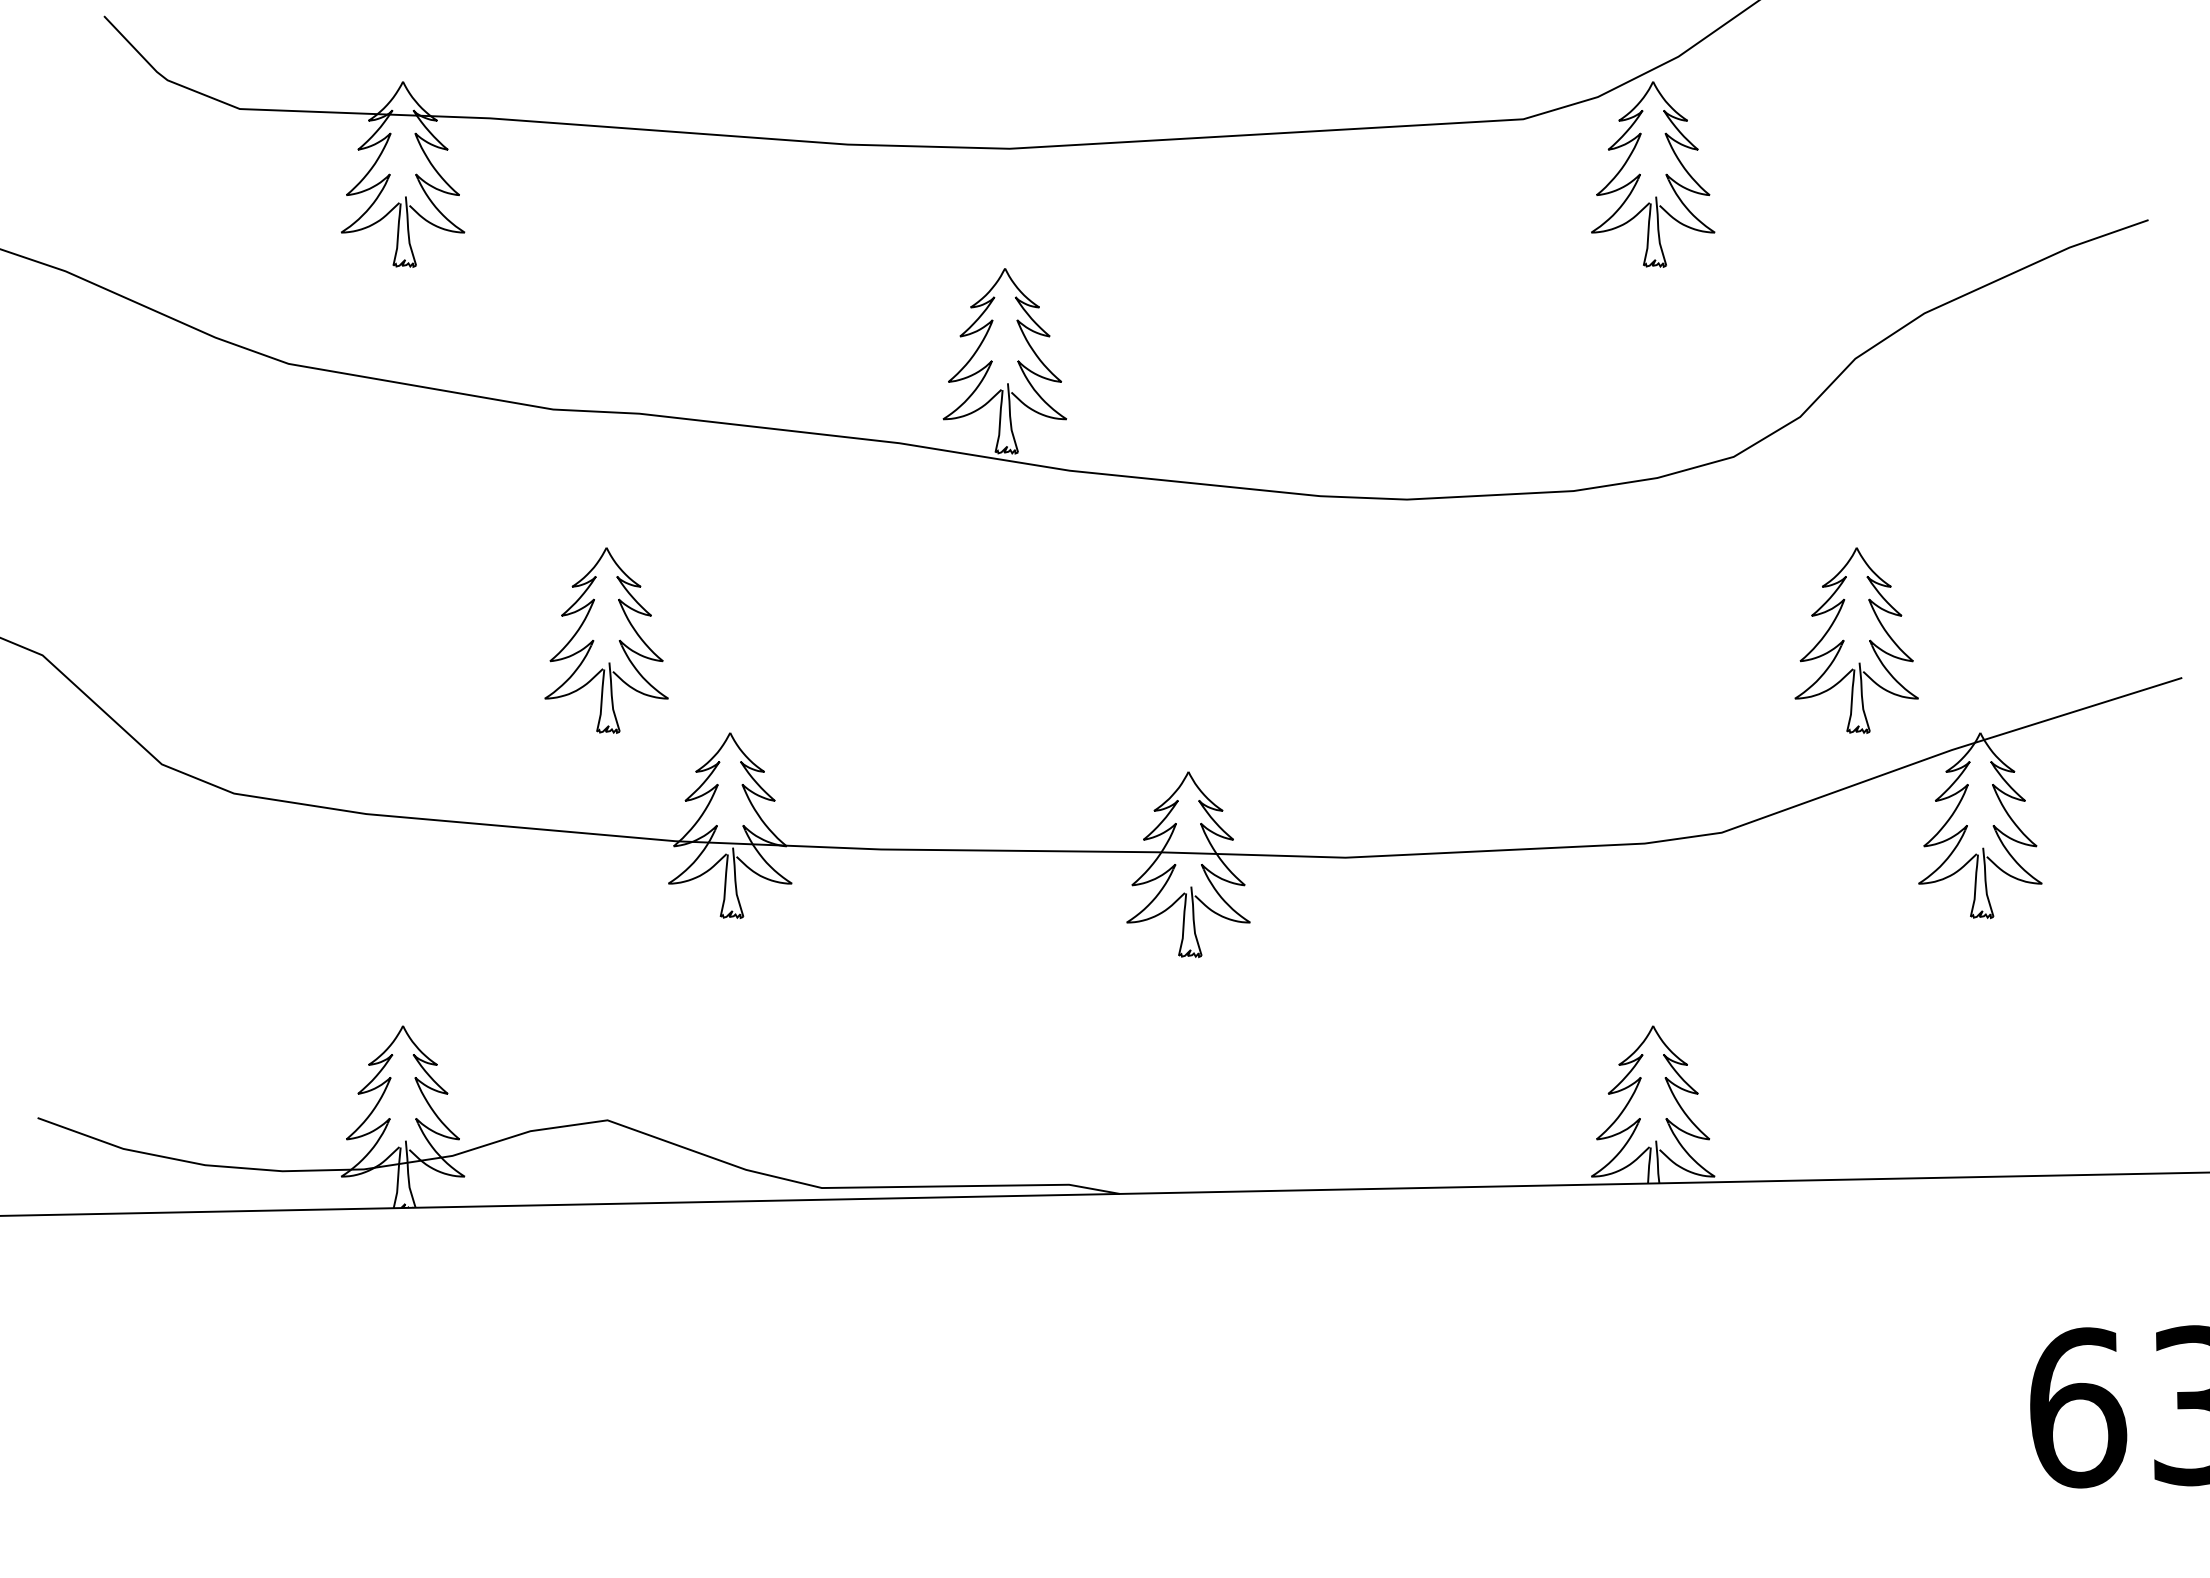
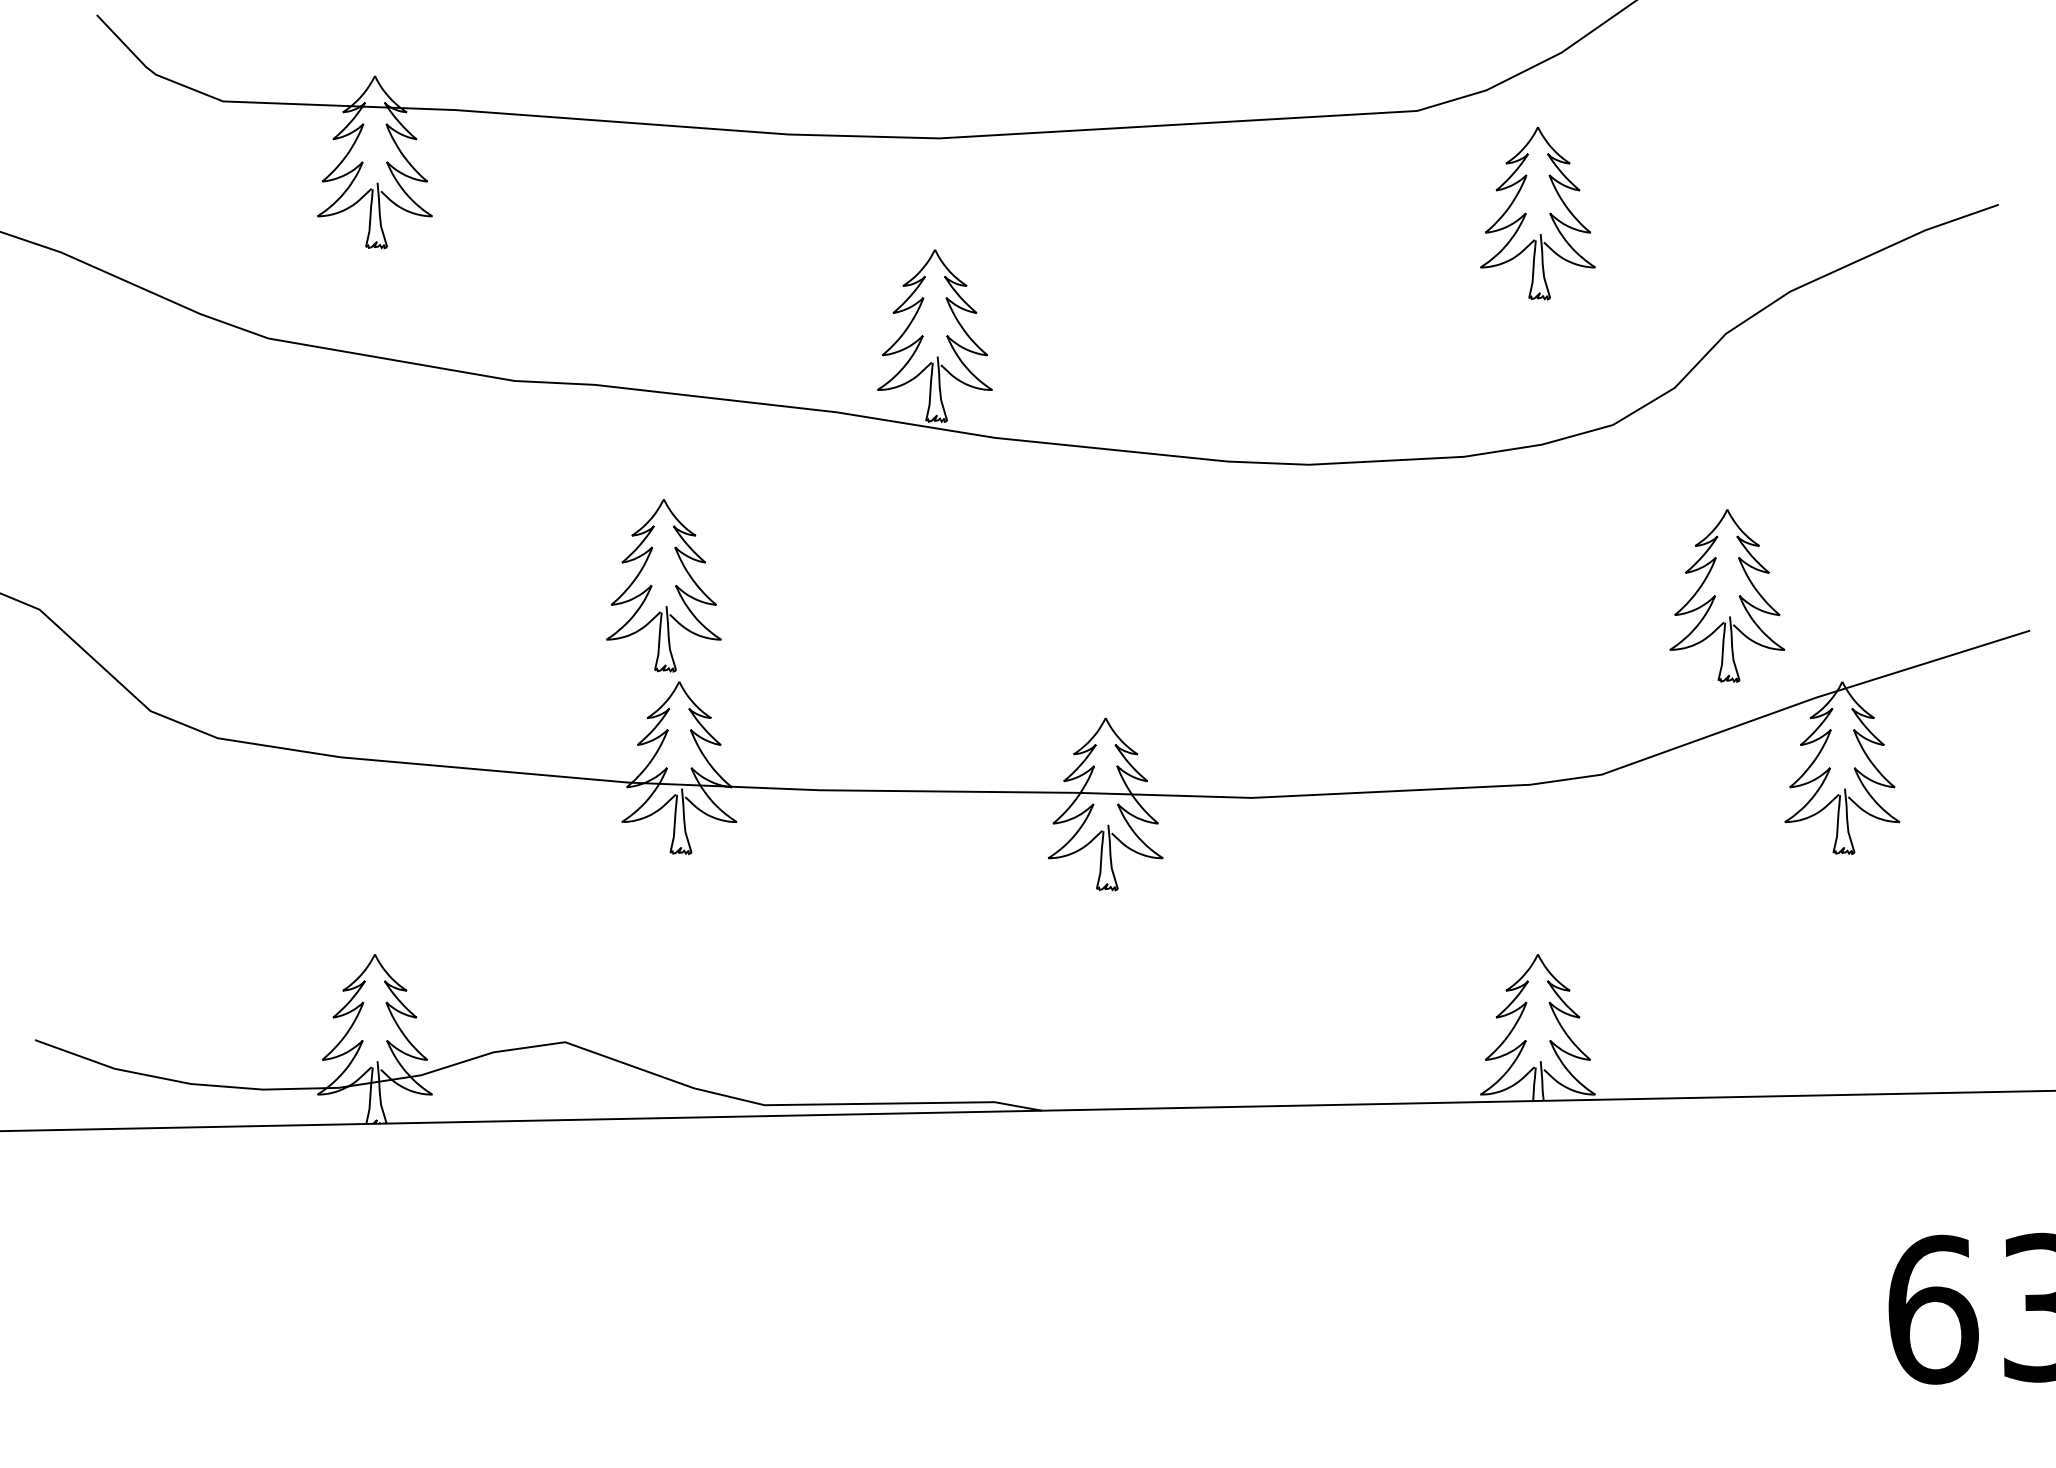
part: (1665, 174) -> (1549, 213), moved
part: (606, 640) -> (663, 585), moved

